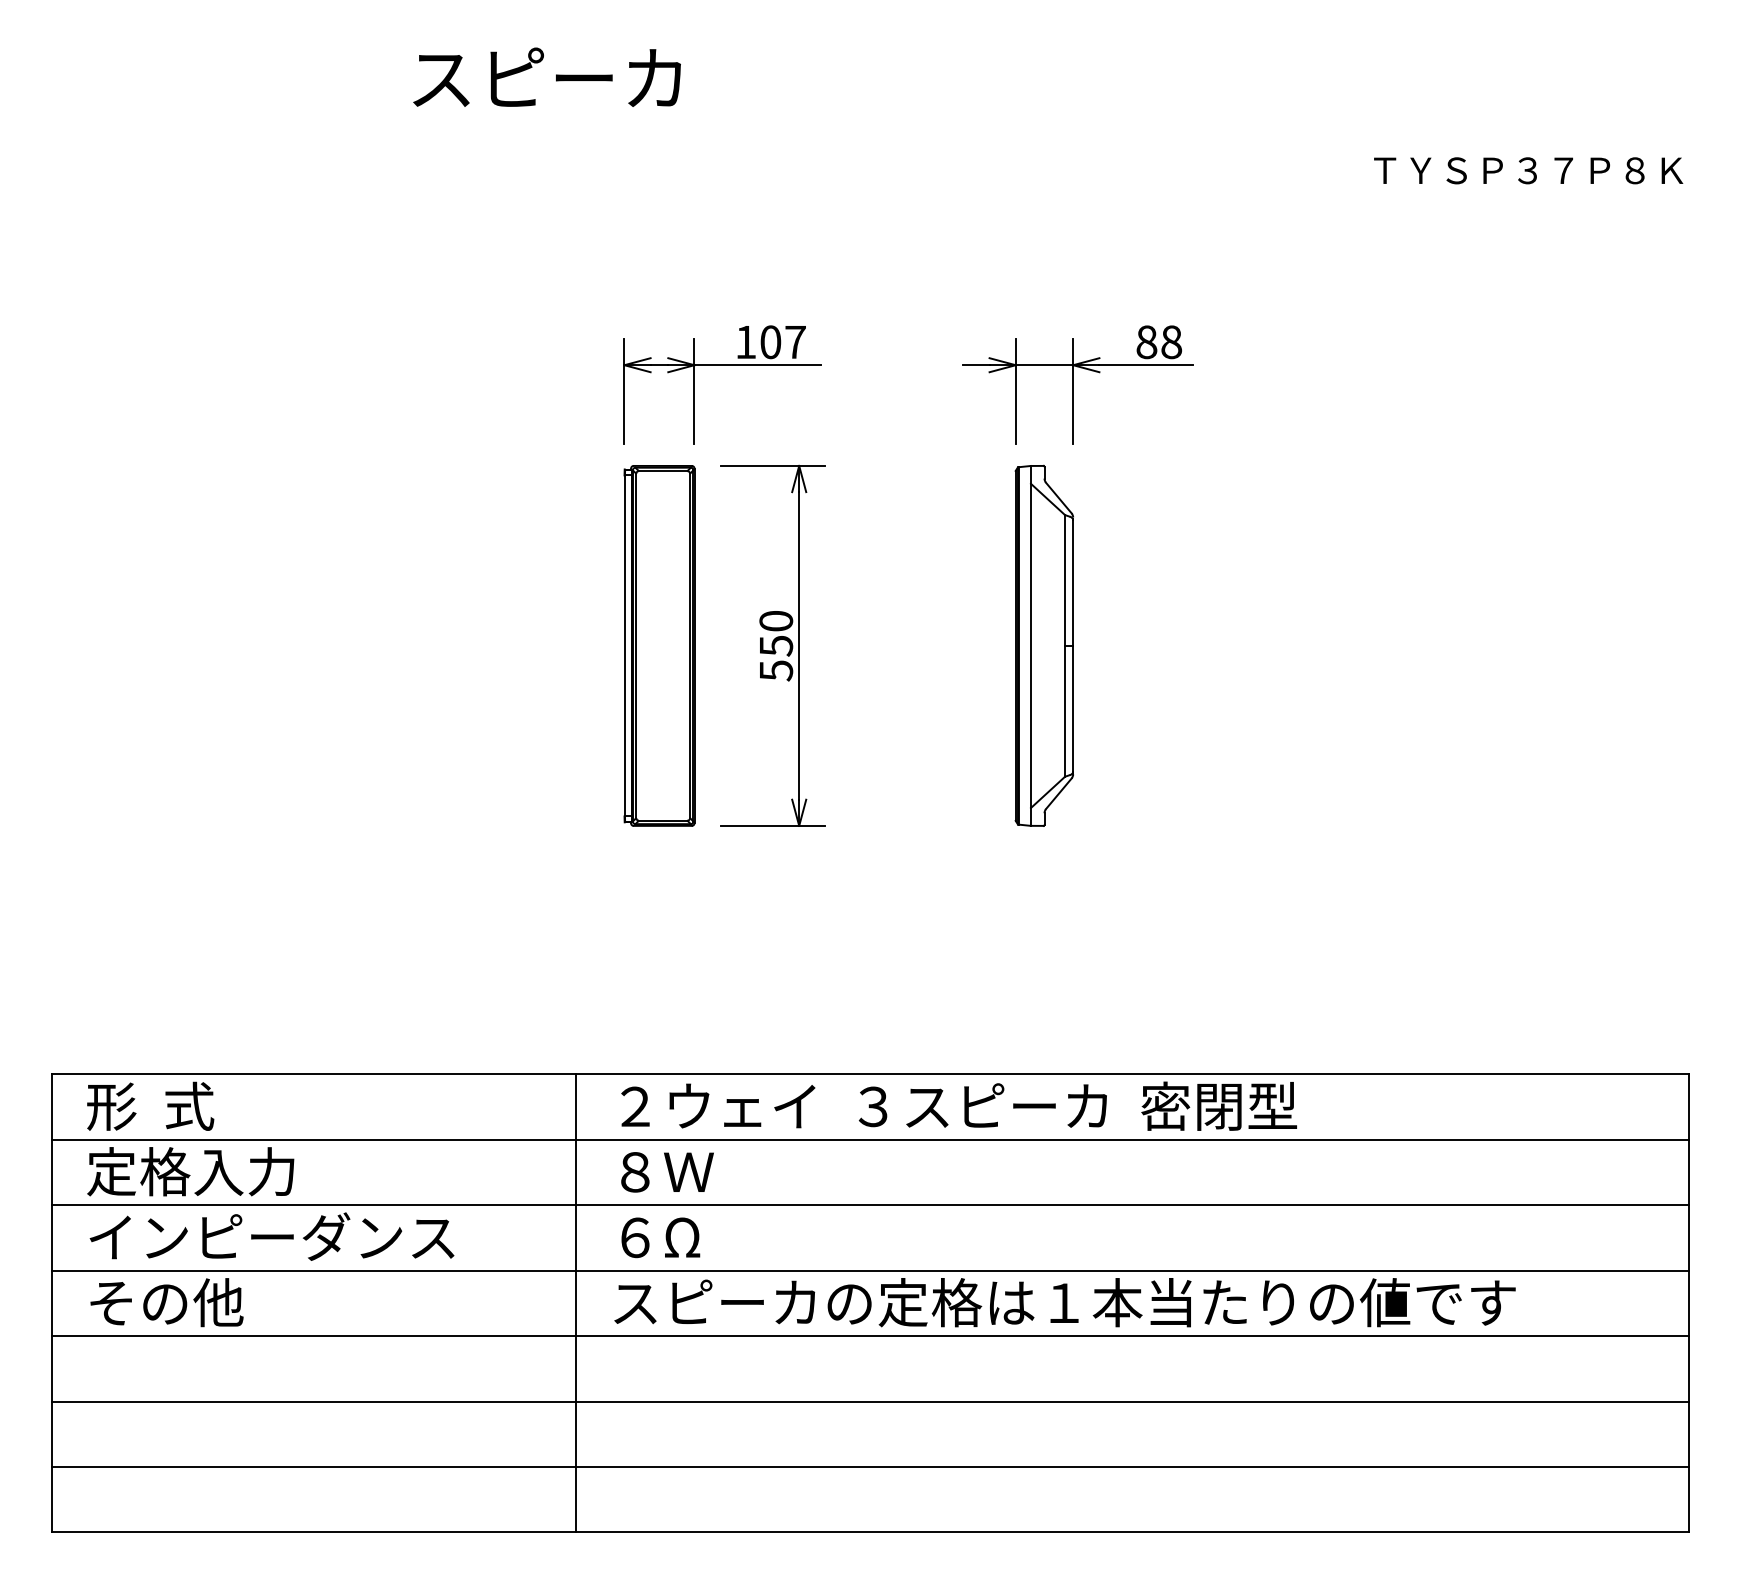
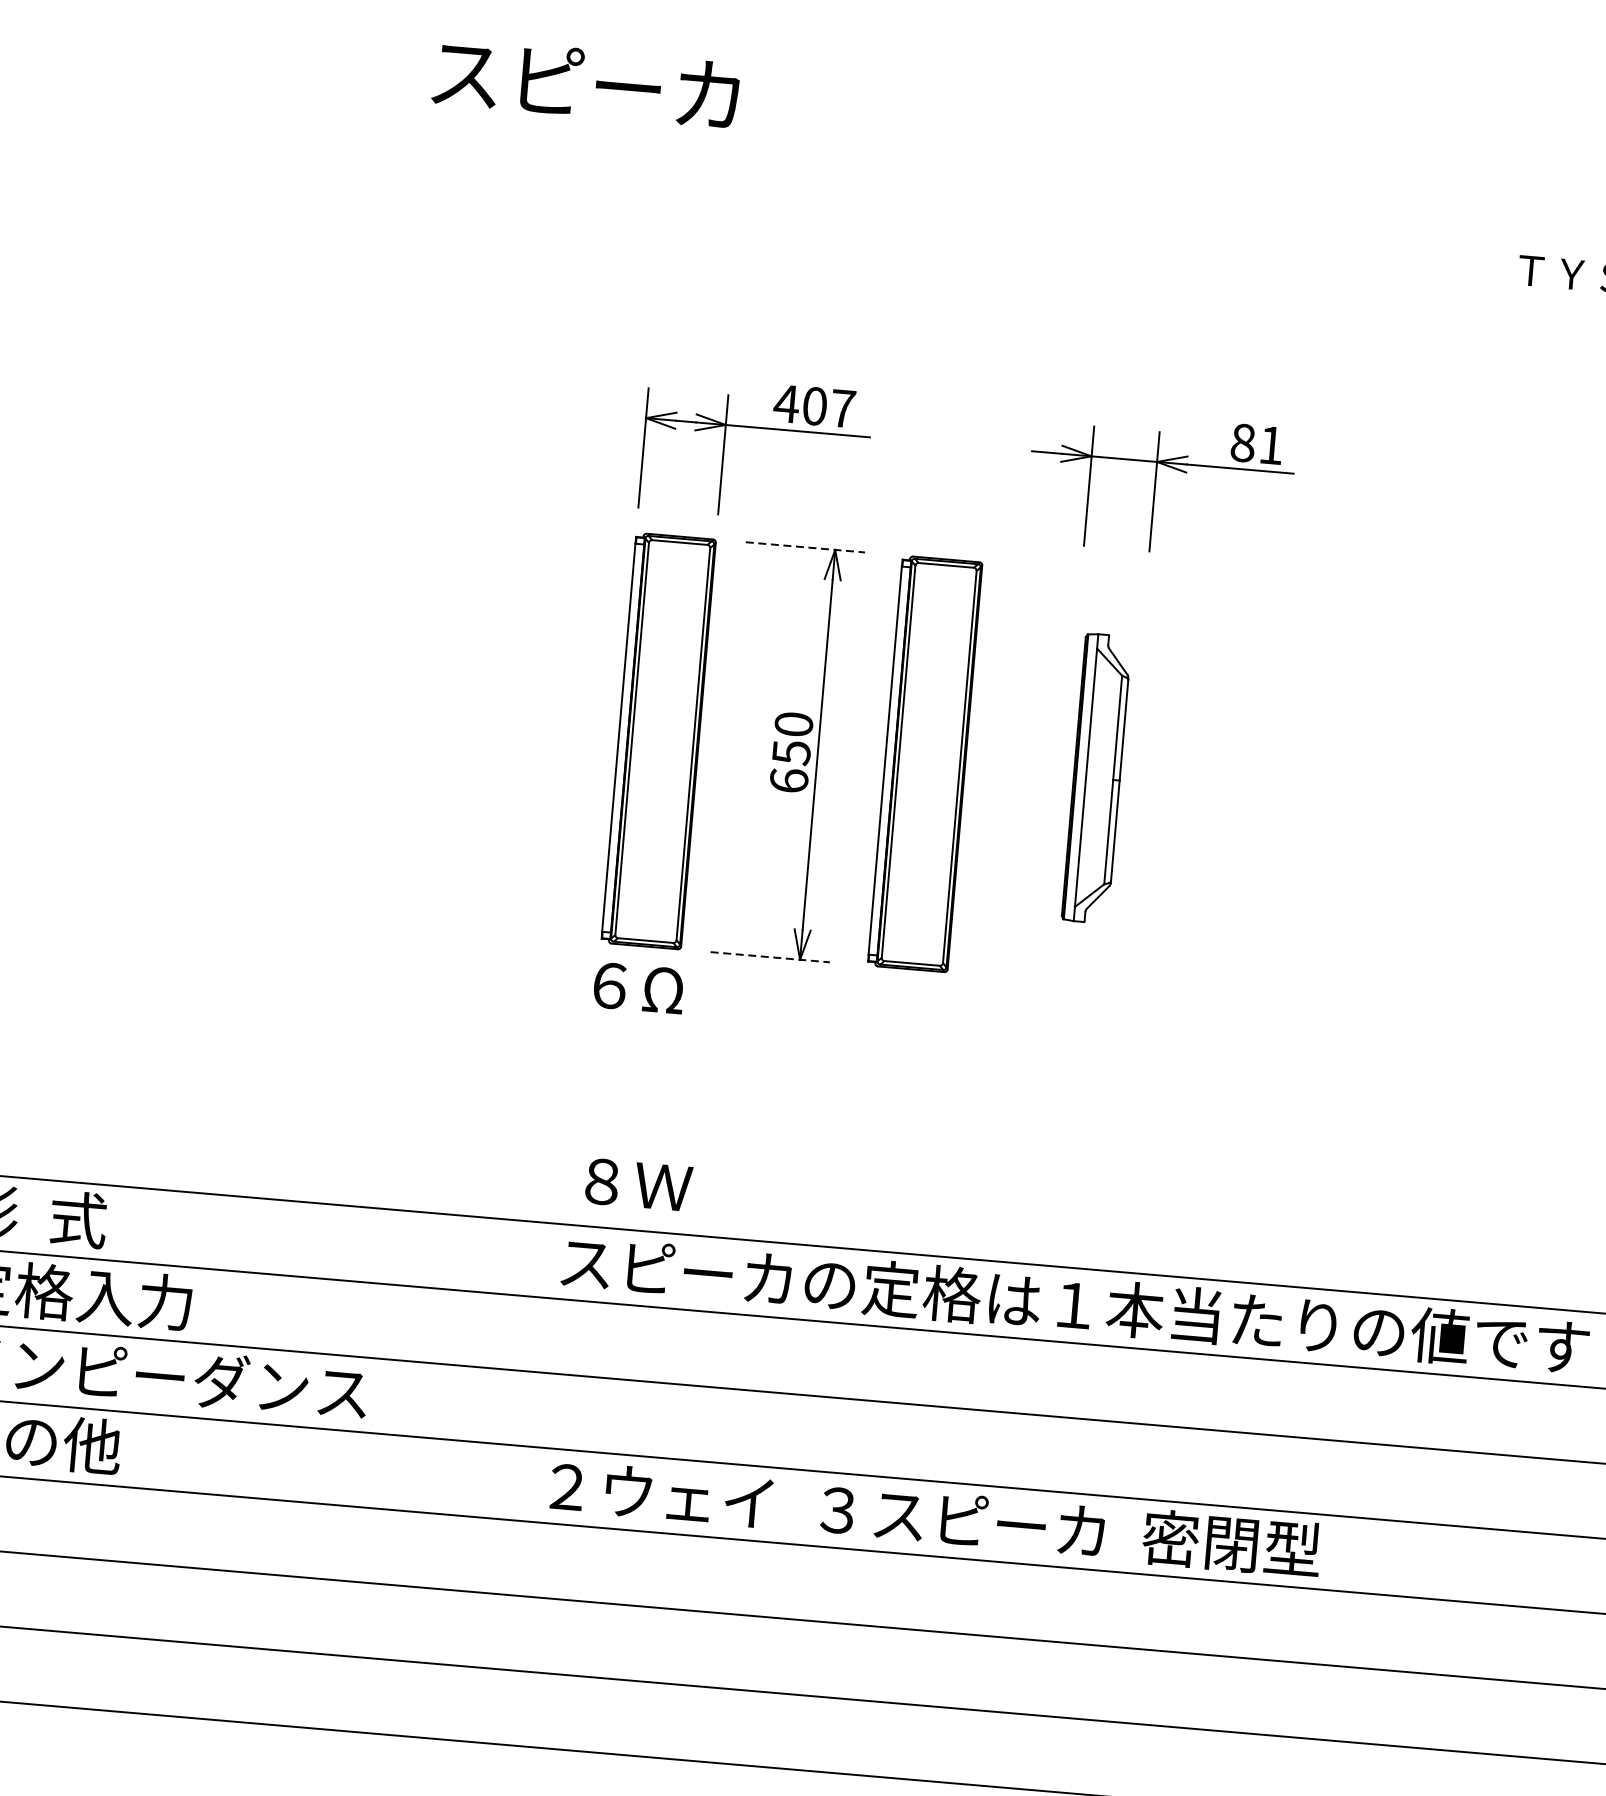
text: (745, 342) -> (786, 404), 107 -> 407
text: (1171, 342) -> (1271, 445), 88 -> 81
line: (773, 465) -> (806, 546), solid -> dashed
part: (893, 645) -> (925, 763), added
part: (1043, 645) -> (1095, 778), size x0.7
text: (776, 670) -> (789, 780), 550 -> 650
line: (773, 825) -> (770, 956), solid -> dashed
text: (1064, 1105) -> (1074, 1304), ２ウェイ  ３スピーカ  密閉型 -> スピーカの定格は１本当たりの値です
text: (667, 1172) -> (638, 1185), moved
text: (660, 1237) -> (638, 987), moved
text: (1064, 1302) -> (1055, 1528), スピーカの定格は１本当たりの値です -> ２ウェイ  ３スピーカ  密閉型
line: (575, 1303) -> (498, 1481), removed

